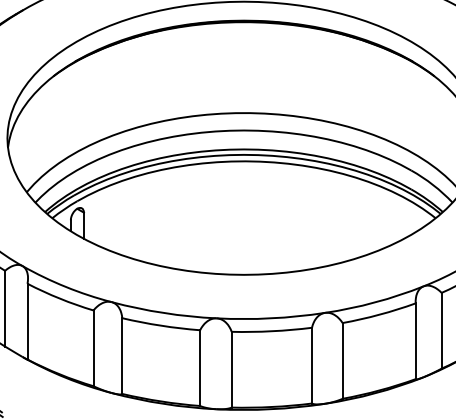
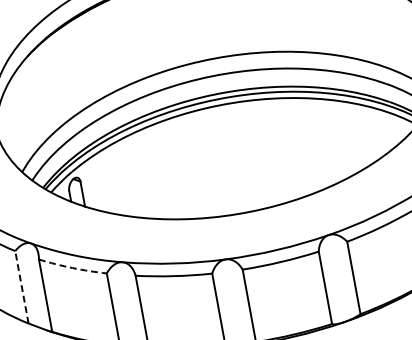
arc: (59, 298) -> (72, 267), solid -> dashed
line: (5, 308) -> (22, 287), solid -> dashed

